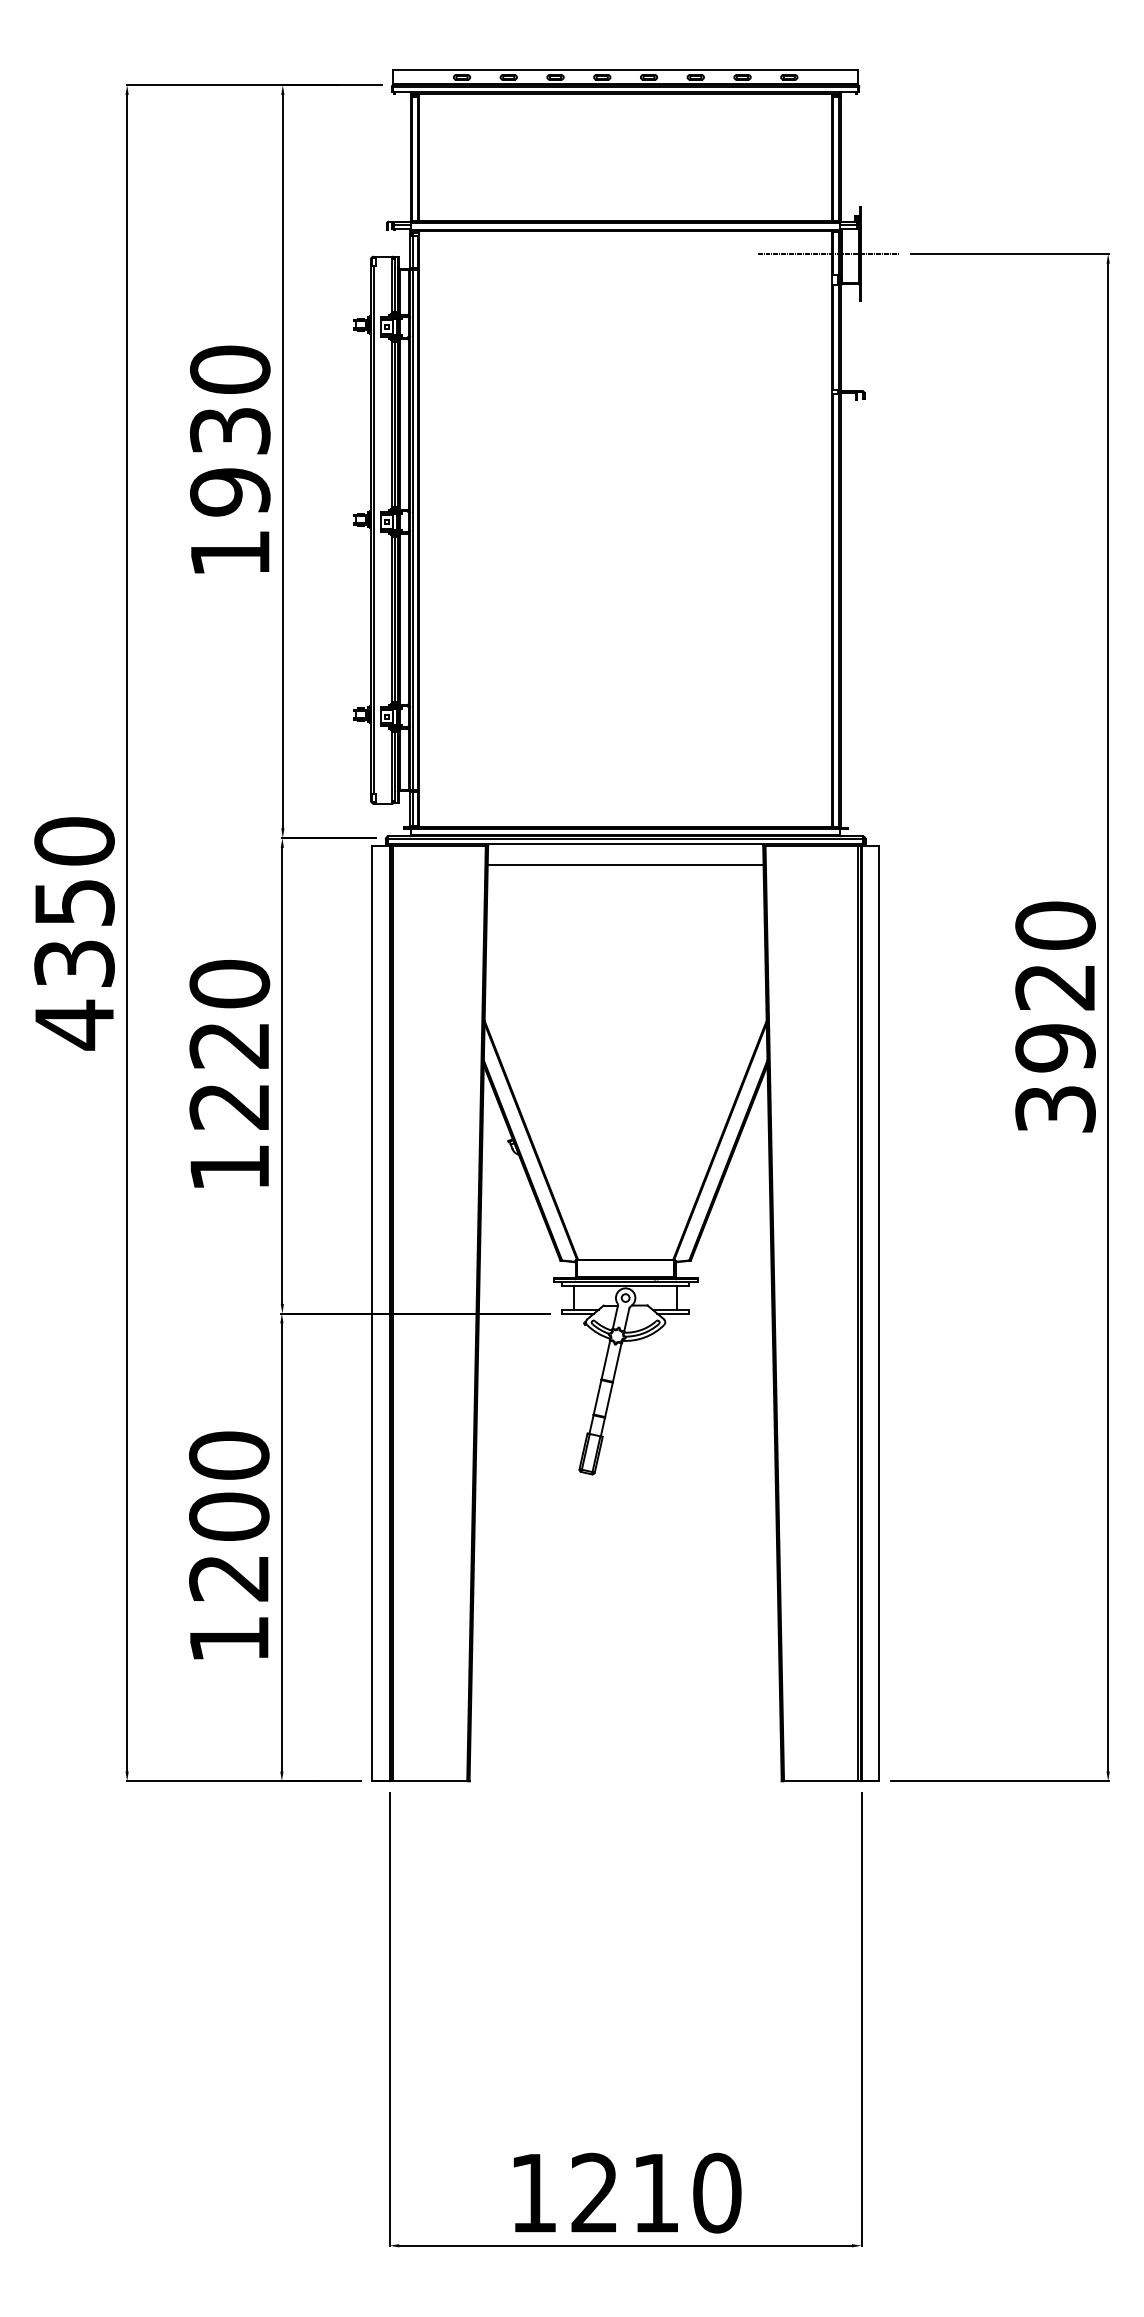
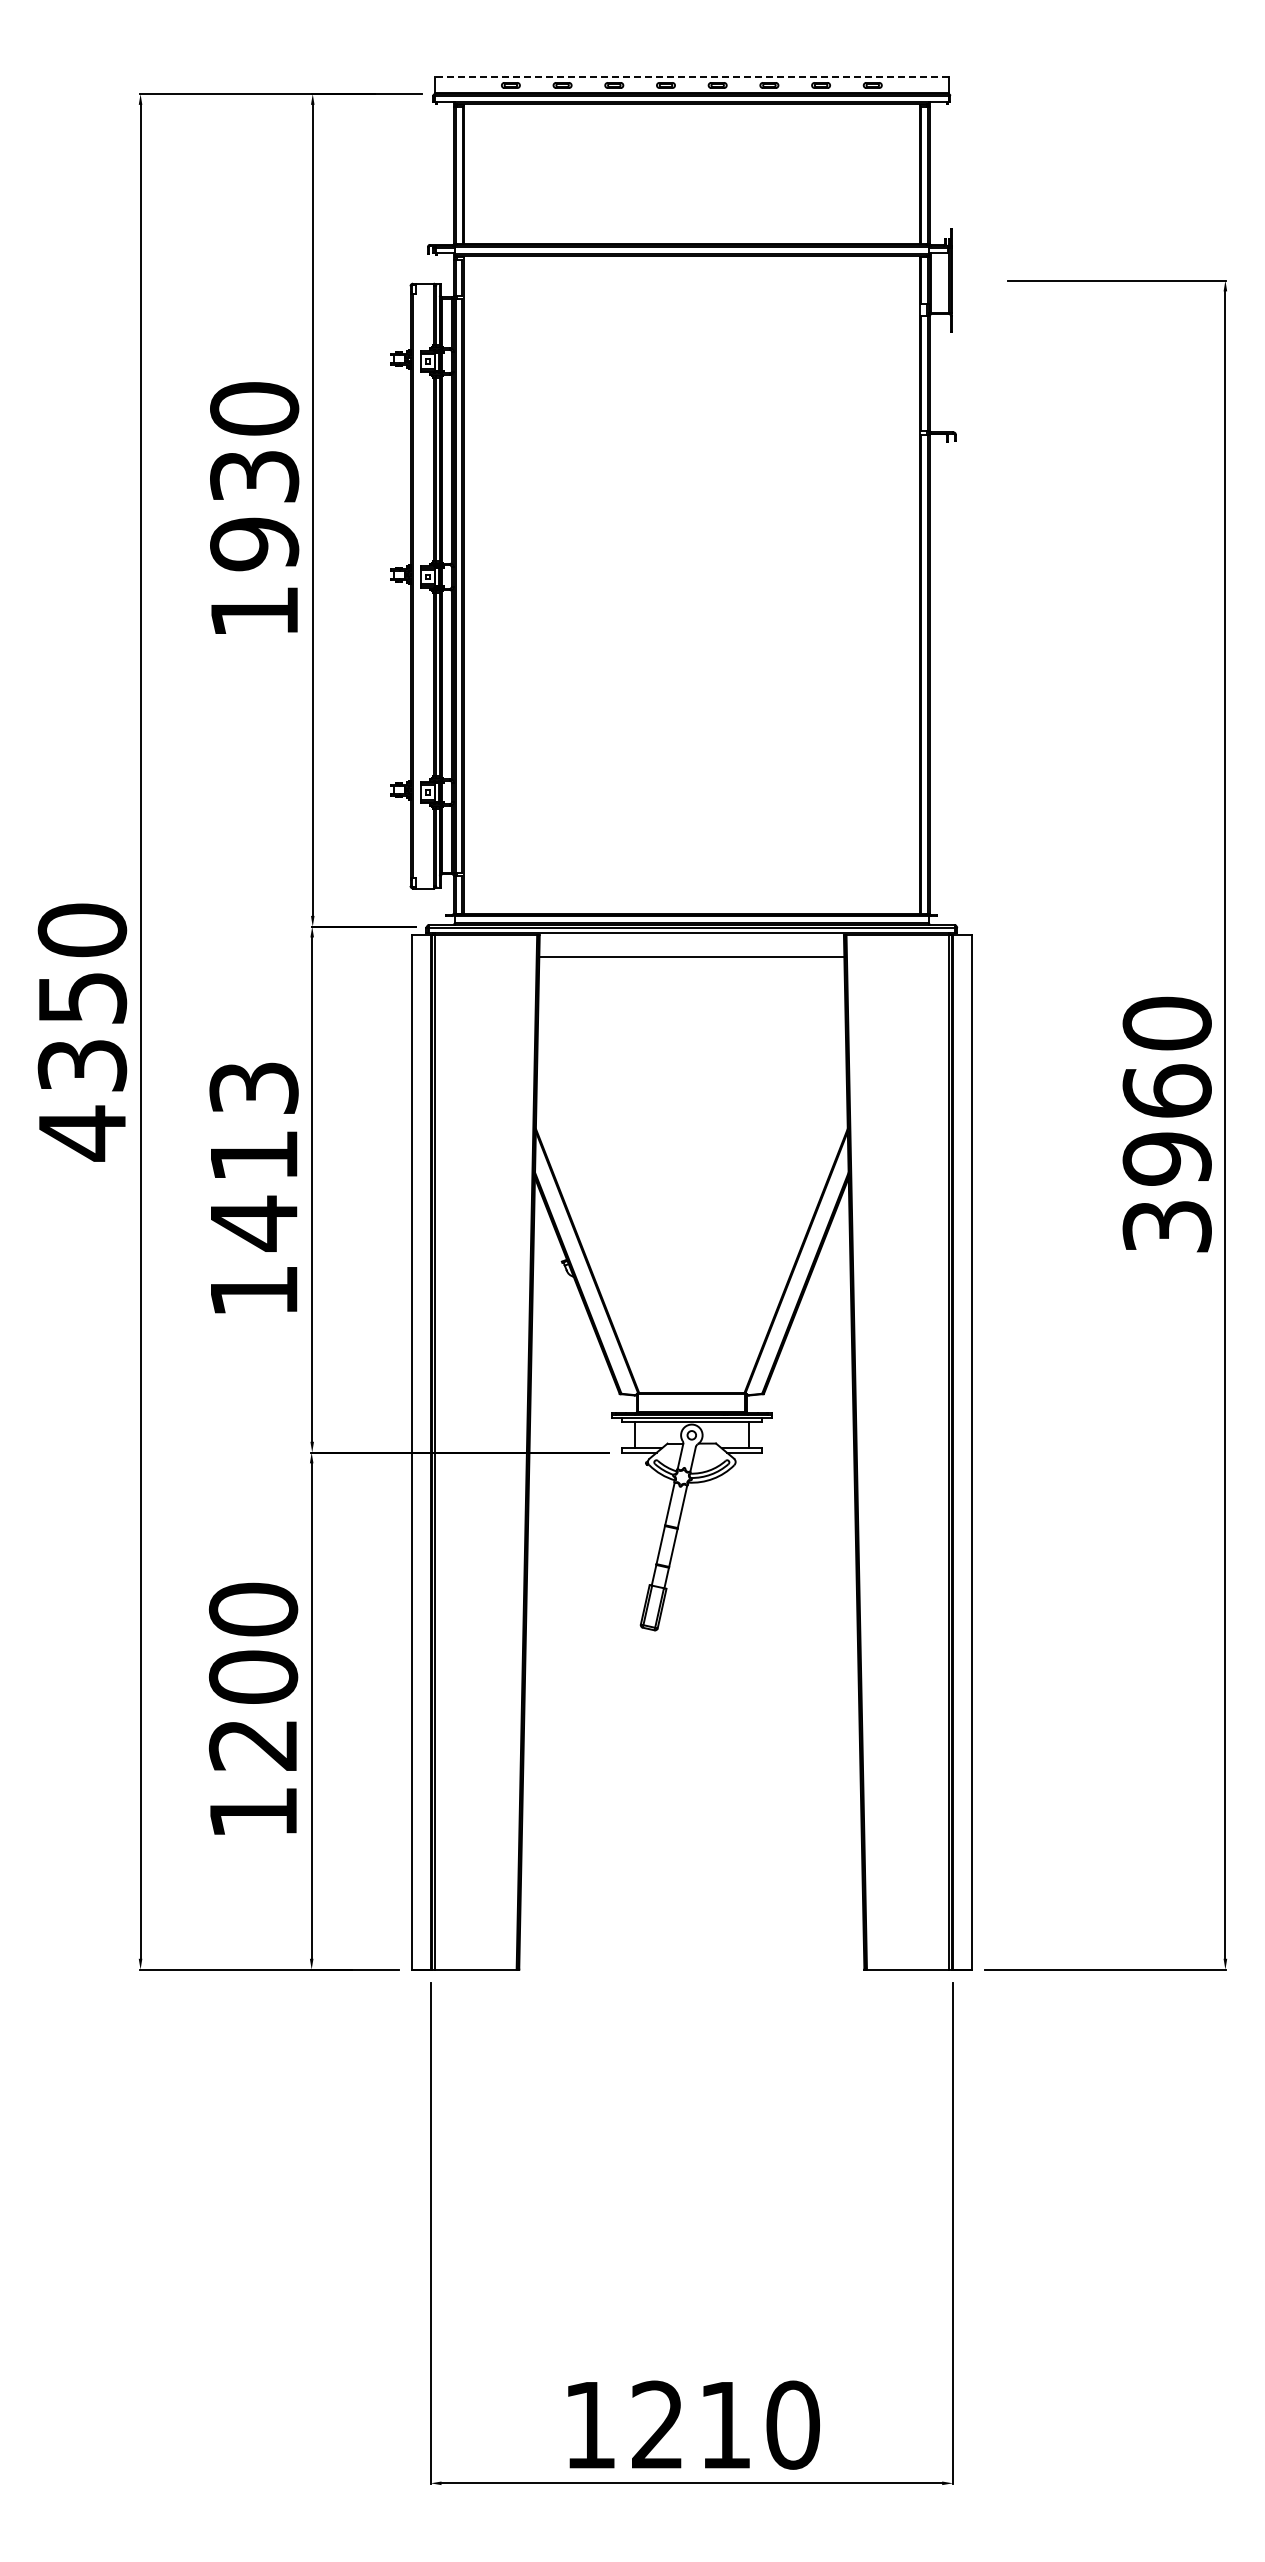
line: (625, 69) -> (691, 76), solid -> dashed
line: (827, 253) -> (915, 280), removed
text: (1054, 986) -> (1166, 1090), 3920 -> 3960
text: (229, 1045) -> (253, 1156), 1220 -> 1413

